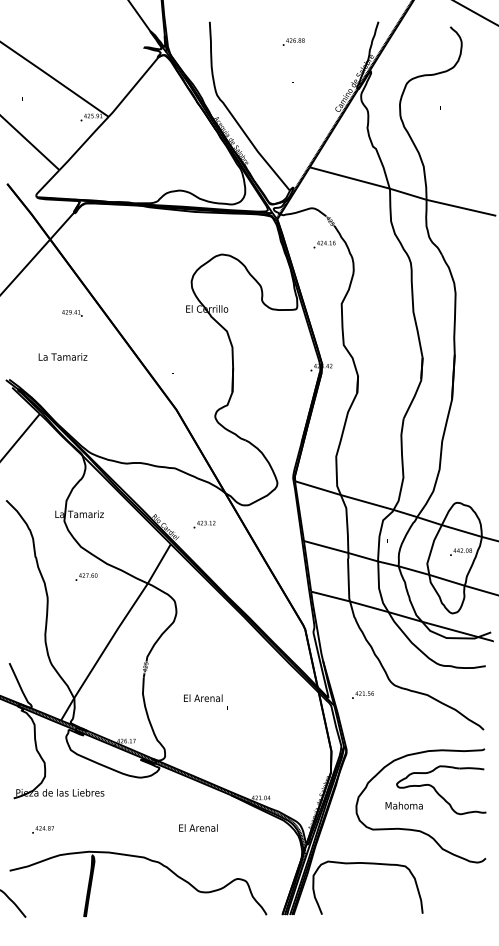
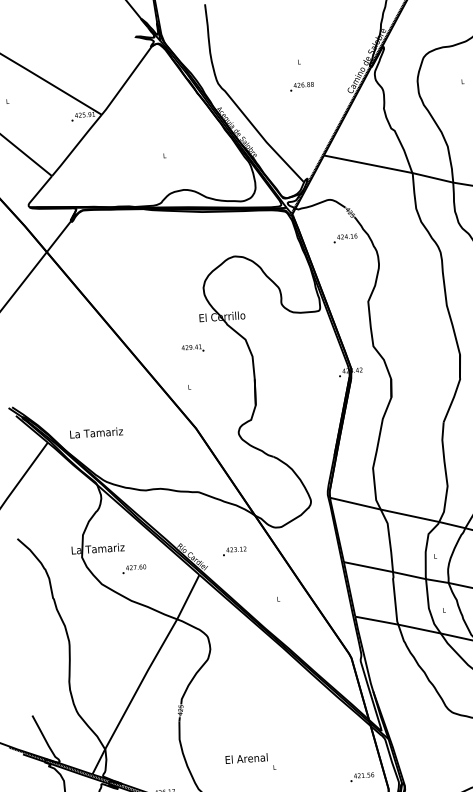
text: (293, 41) -> (301, 86), moved
text: (72, 313) -> (193, 348), moved
text: (62, 356) -> (95, 432), moved
text: (86, 576) -> (134, 568), moved
text: (362, 694) -> (361, 776), moved
text: (205, 701) -> (249, 762), moved

